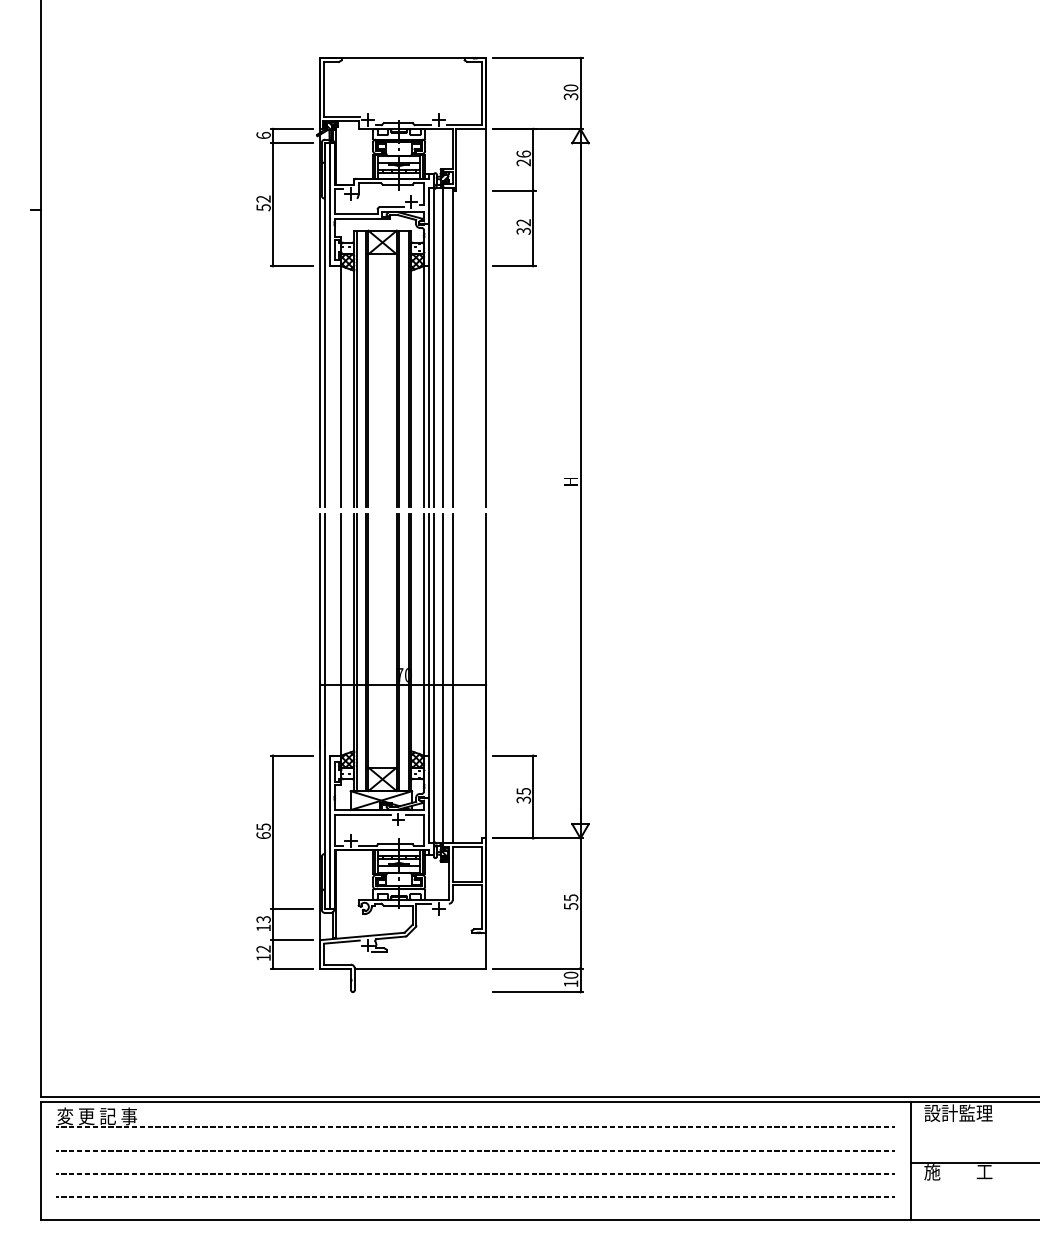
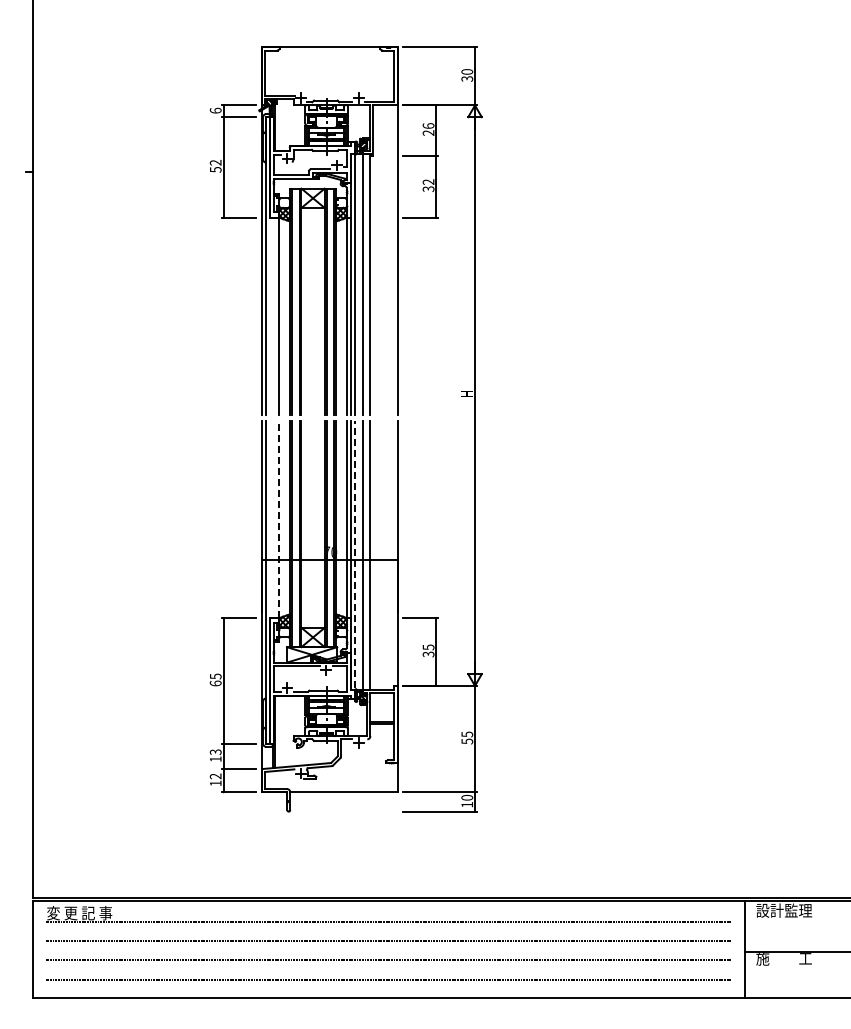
line: (341, 635) -> (279, 519), solid -> dashed
line: (434, 684) -> (355, 559), solid -> dashed

